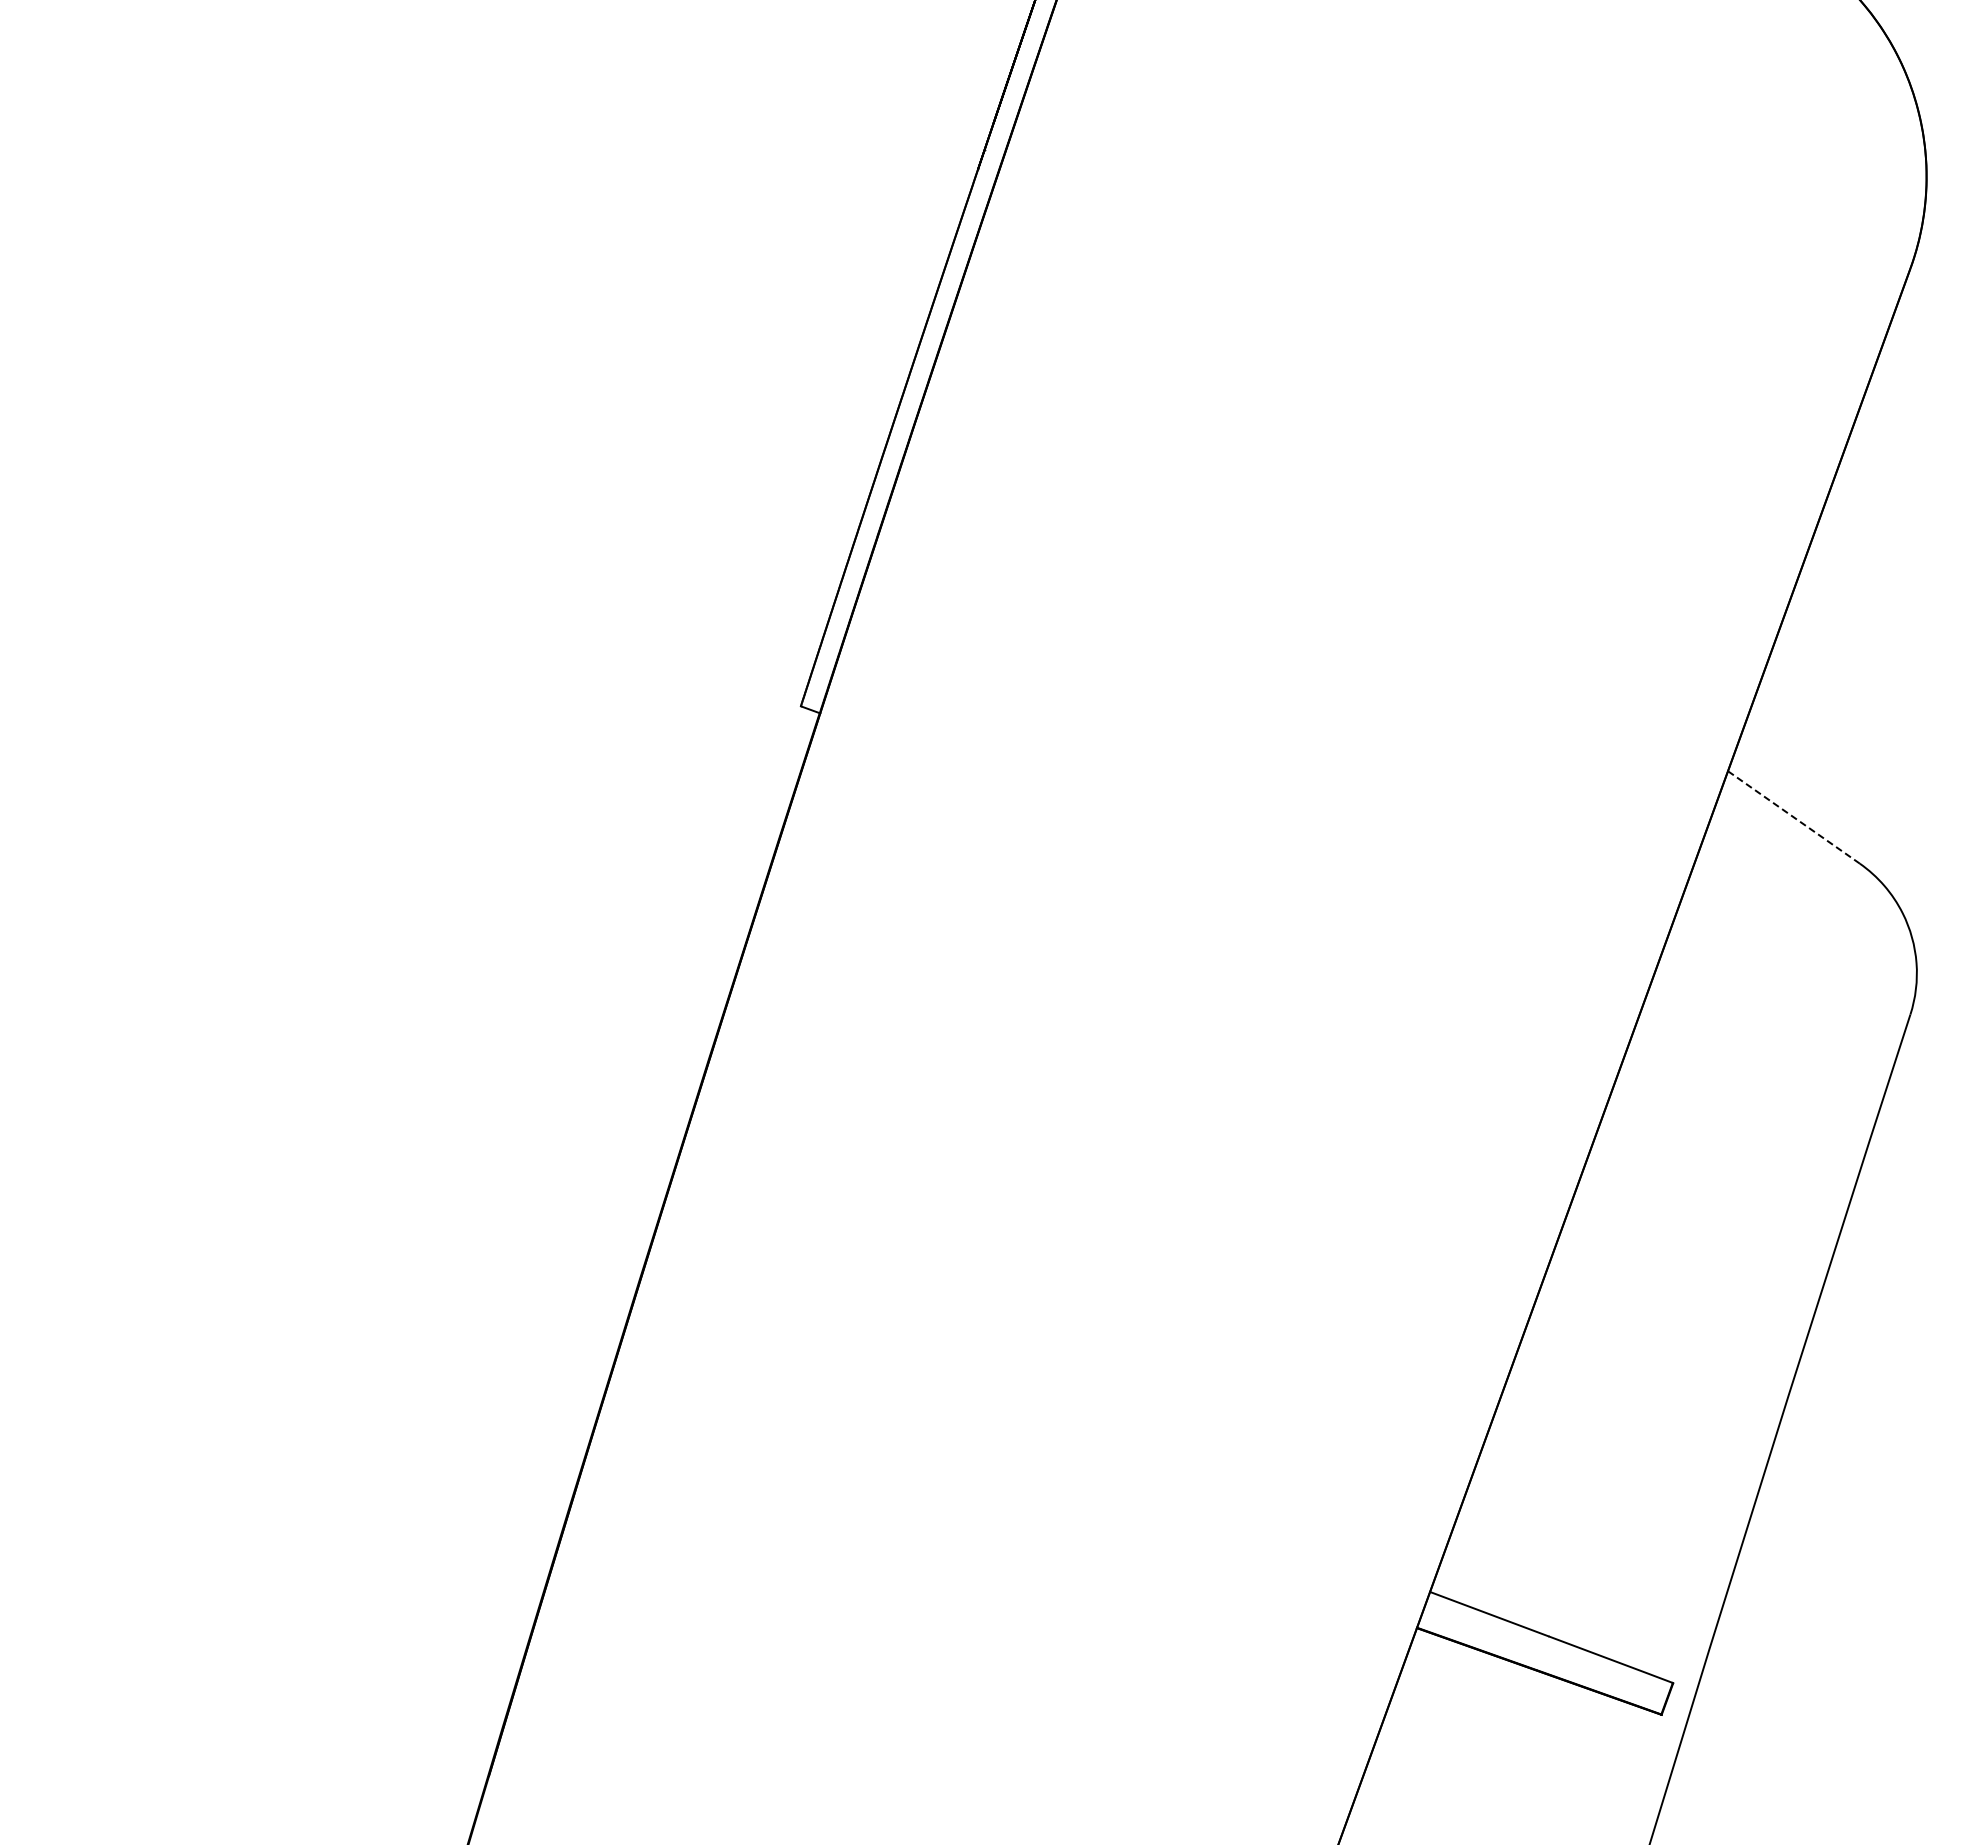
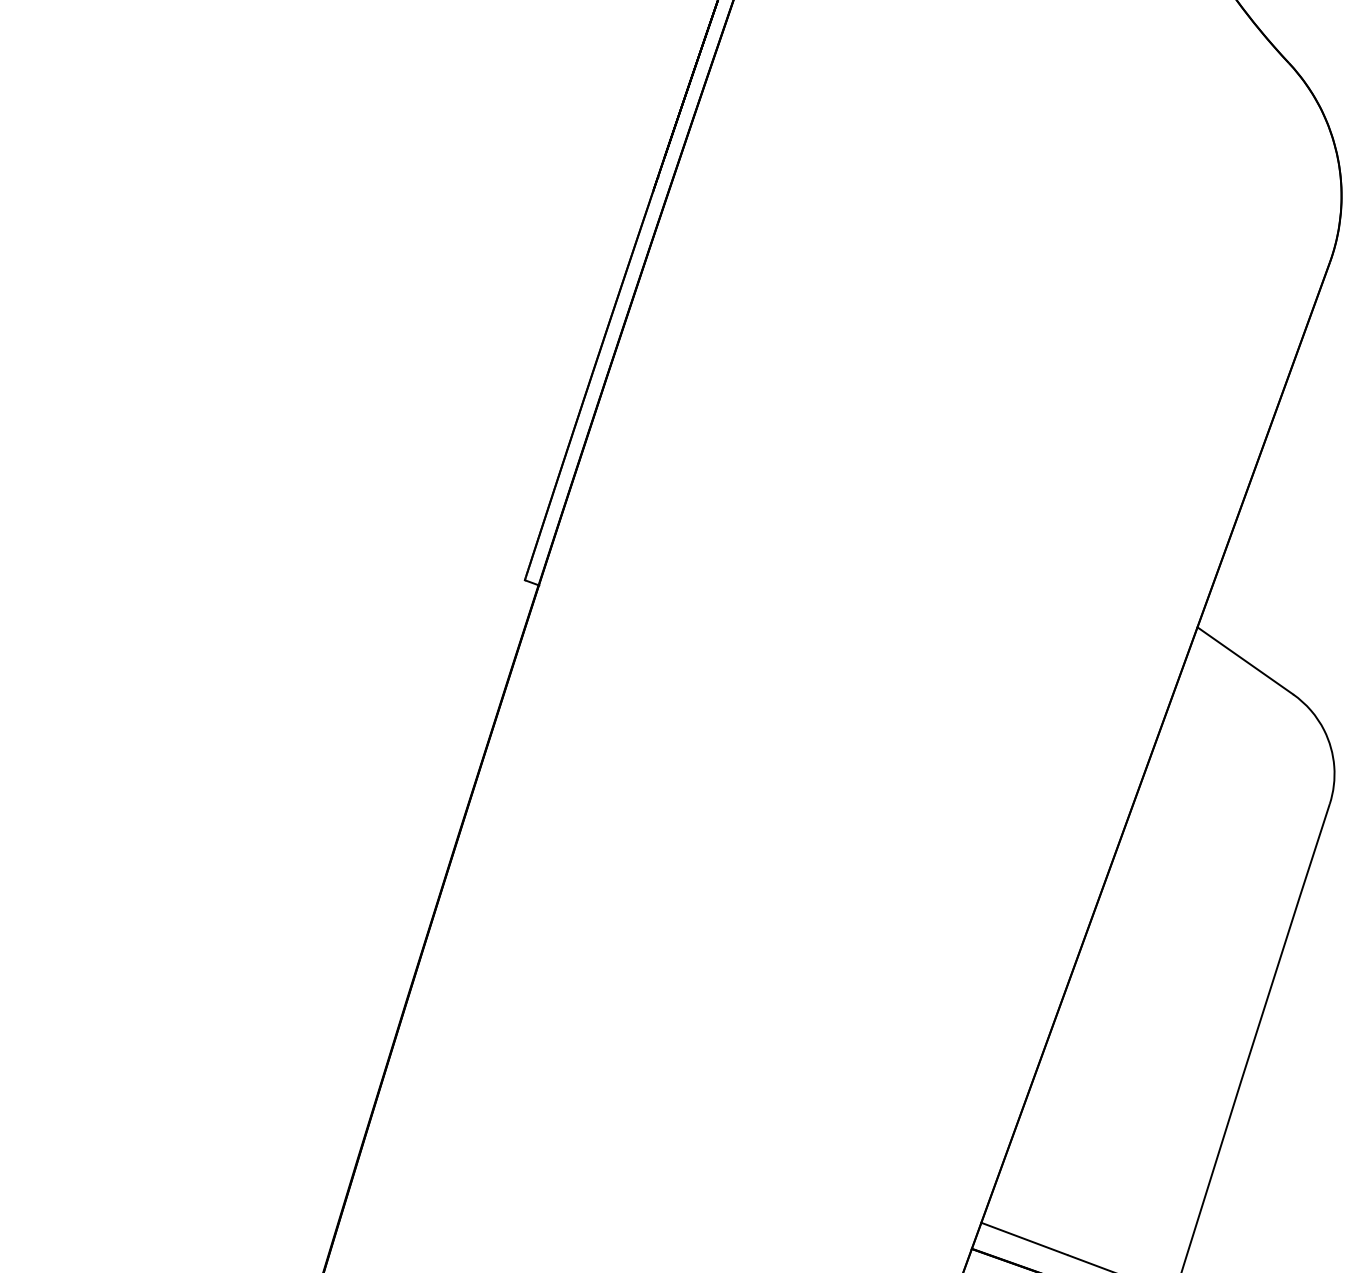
line: (1793, 817) -> (1245, 660), dashed -> solid

